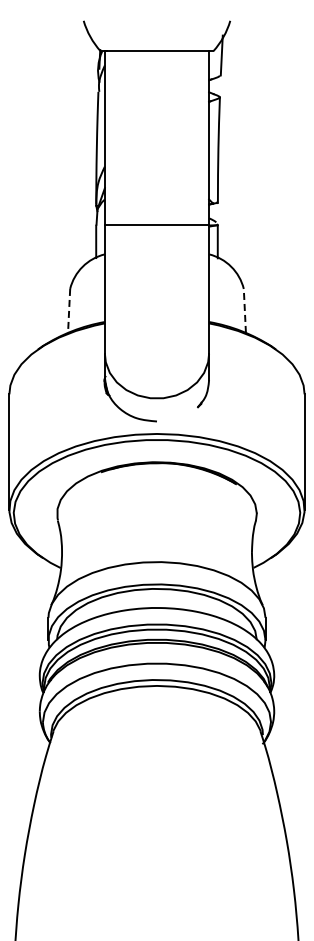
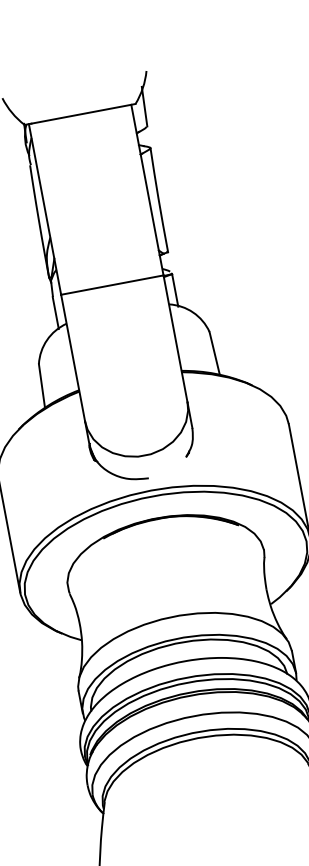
line: (244, 310) -> (214, 352), dashed -> solid
line: (69, 311) -> (42, 386), dashed -> solid

